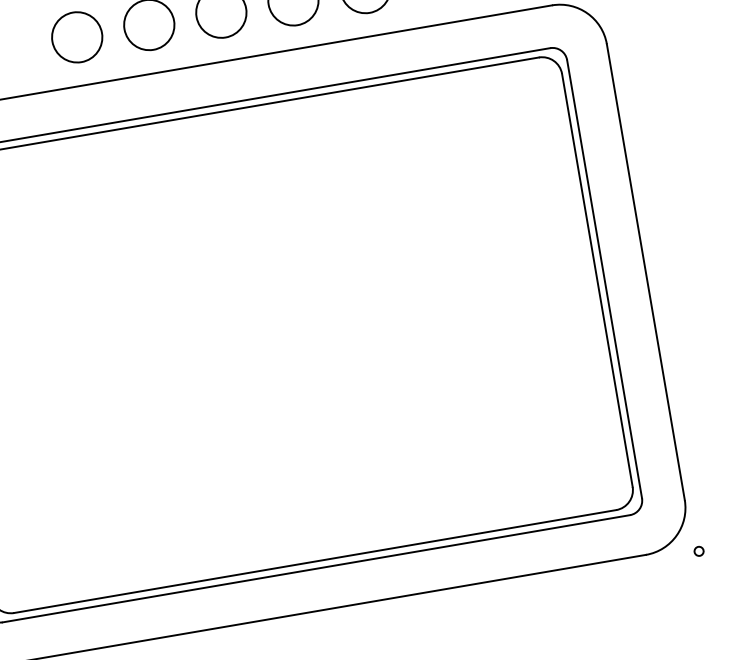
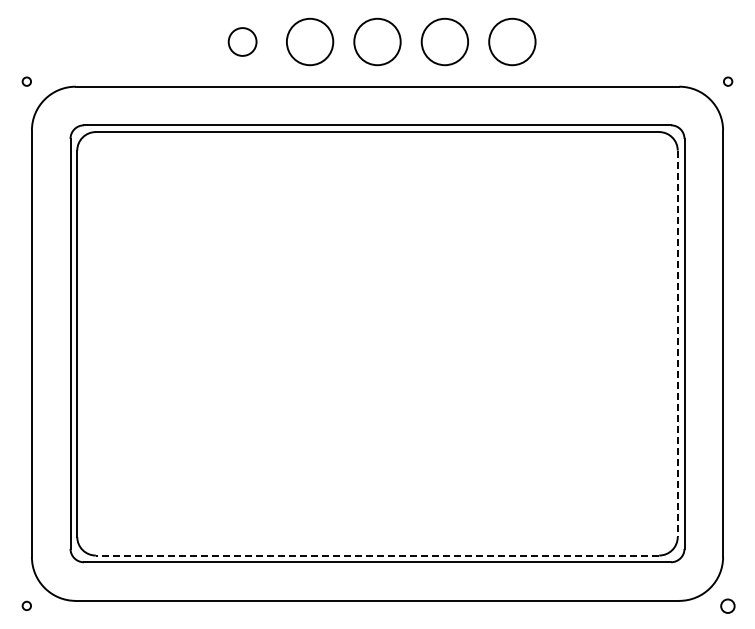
circle: (76, 36) -> (242, 41), size x0.6
line: (597, 281) -> (677, 344), solid -> dashed
circle: (699, 550) -> (728, 605), size x1.6
line: (315, 561) -> (377, 555), solid -> dashed

